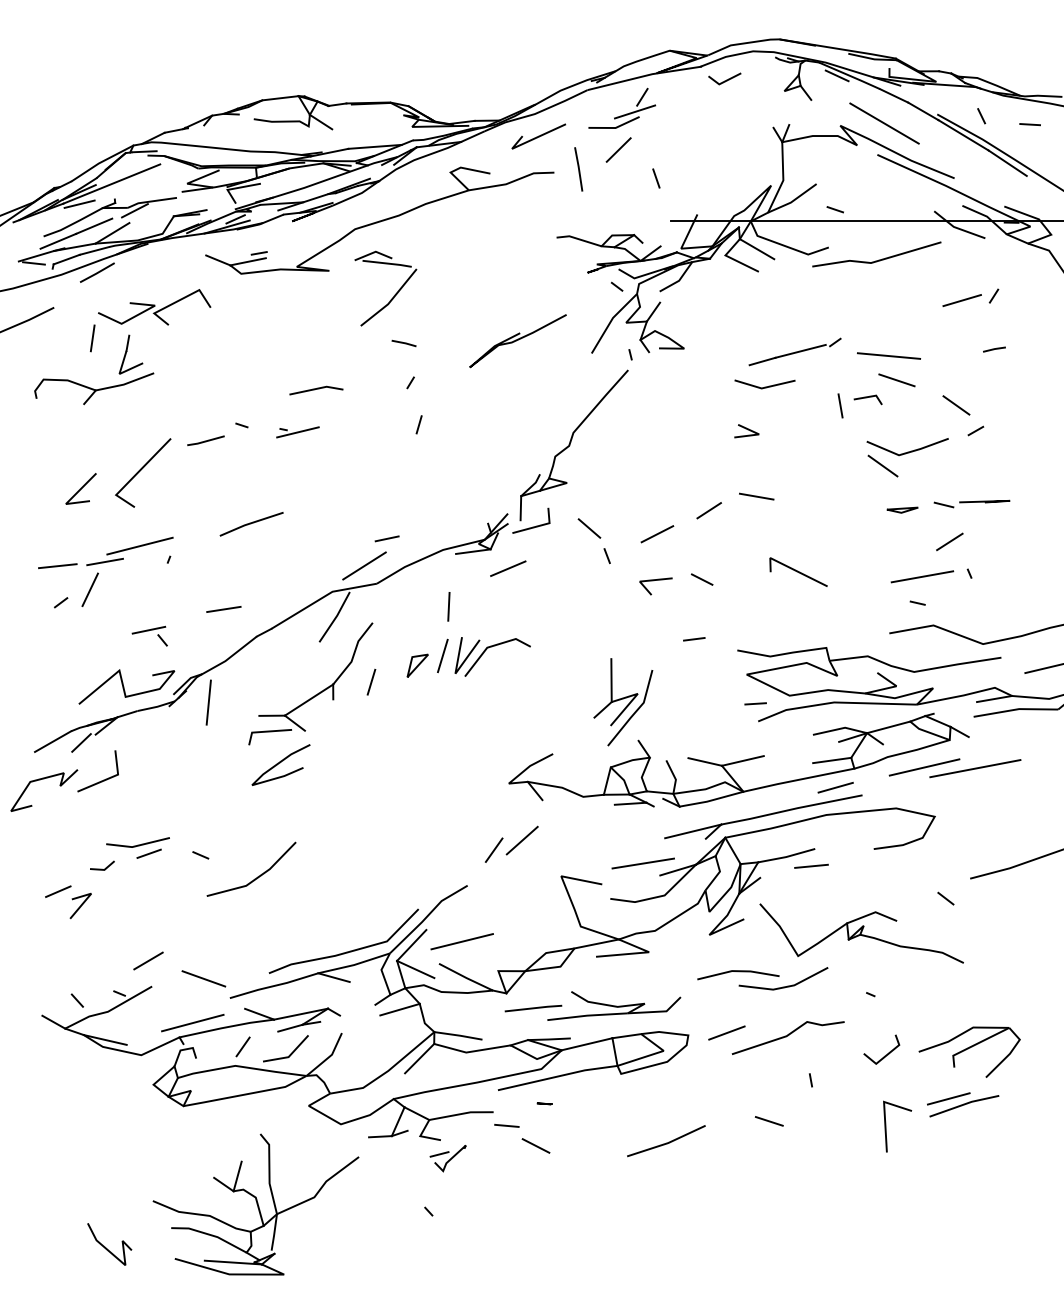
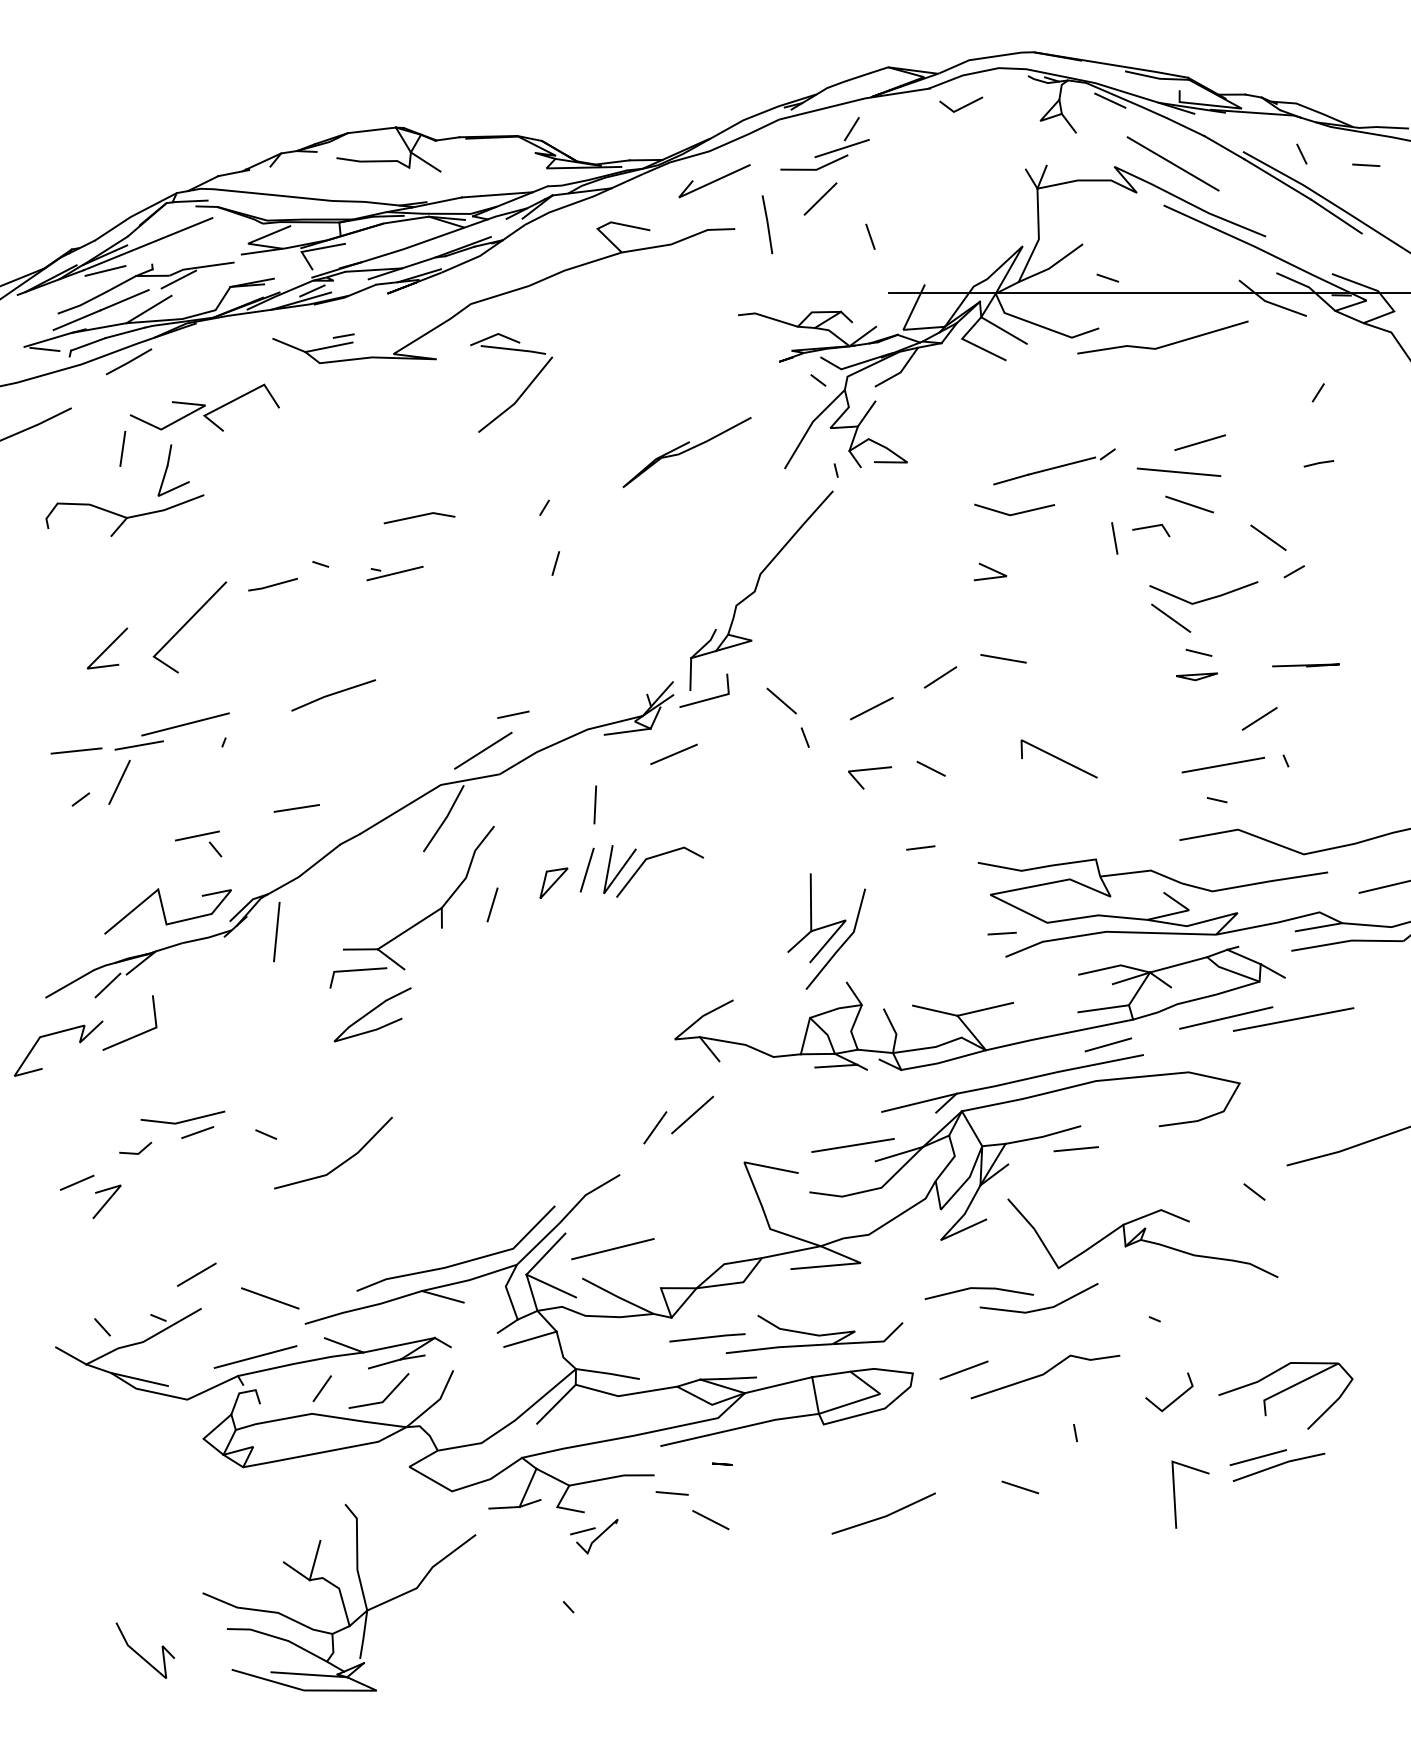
line: (961, 300) -> (1199, 442), moved
line: (403, 343) -> (535, 455), removed
line: (943, 504) -> (1198, 652), moved

